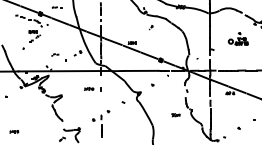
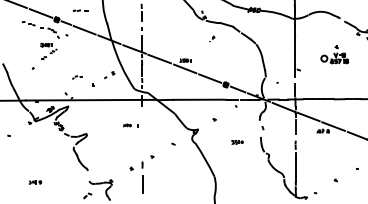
part: (92, 89) -> (129, 125), size x0.6
part: (175, 115) -> (236, 142), moved
part: (14, 131) -> (35, 182), moved

